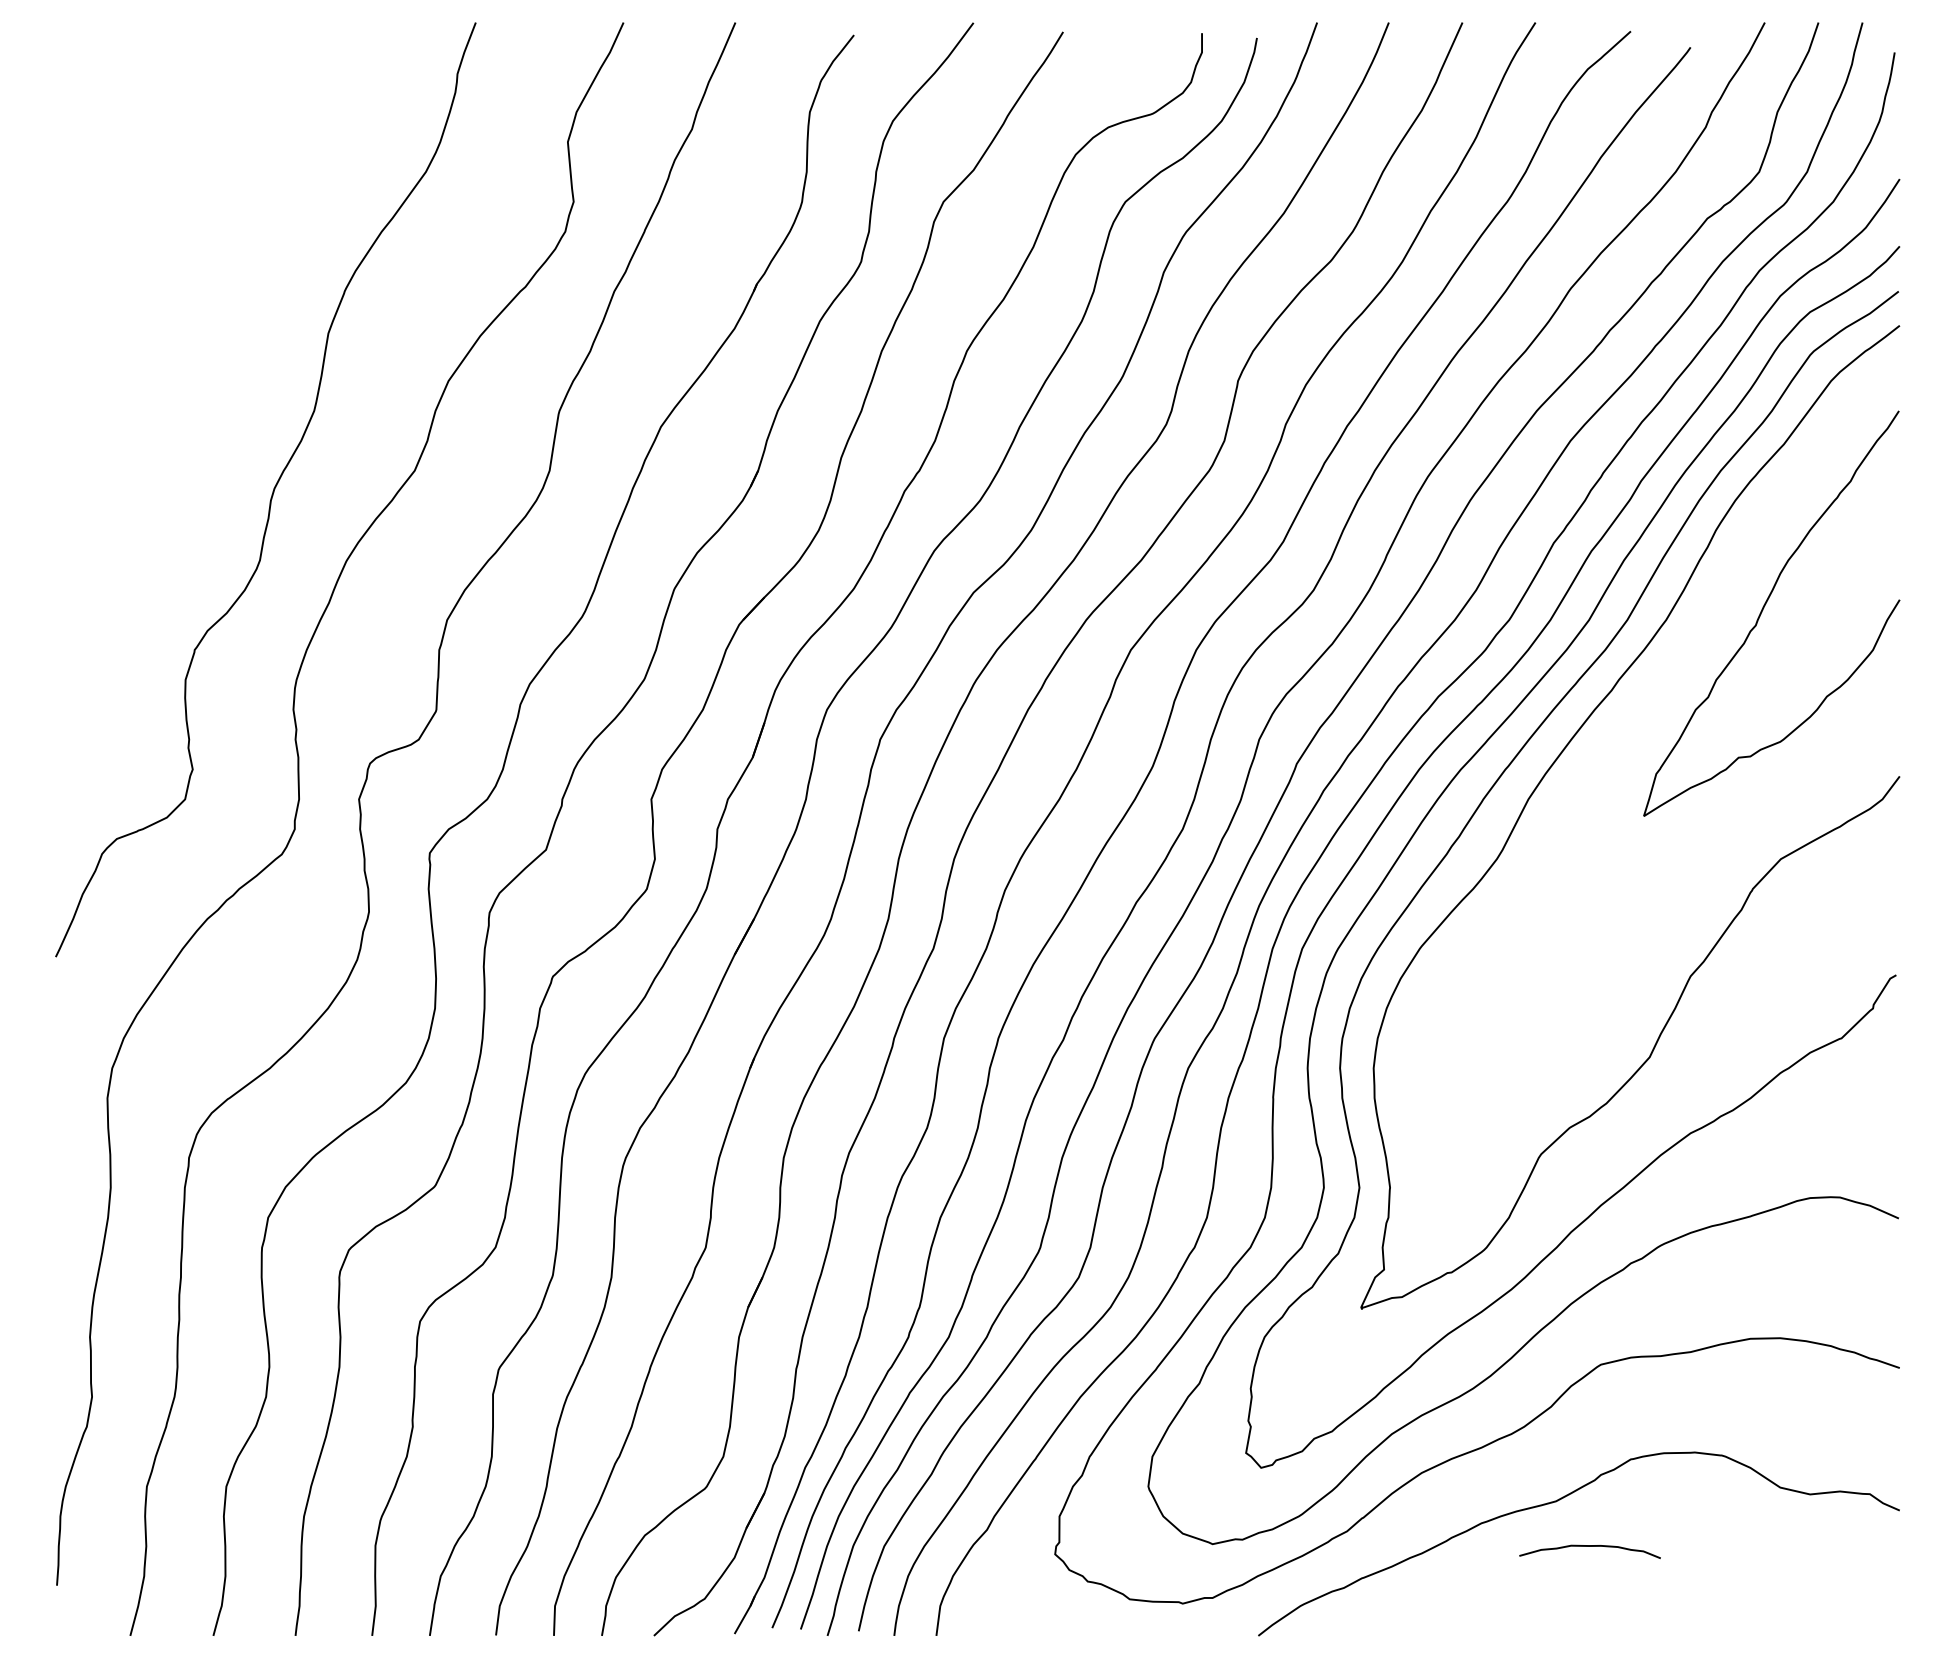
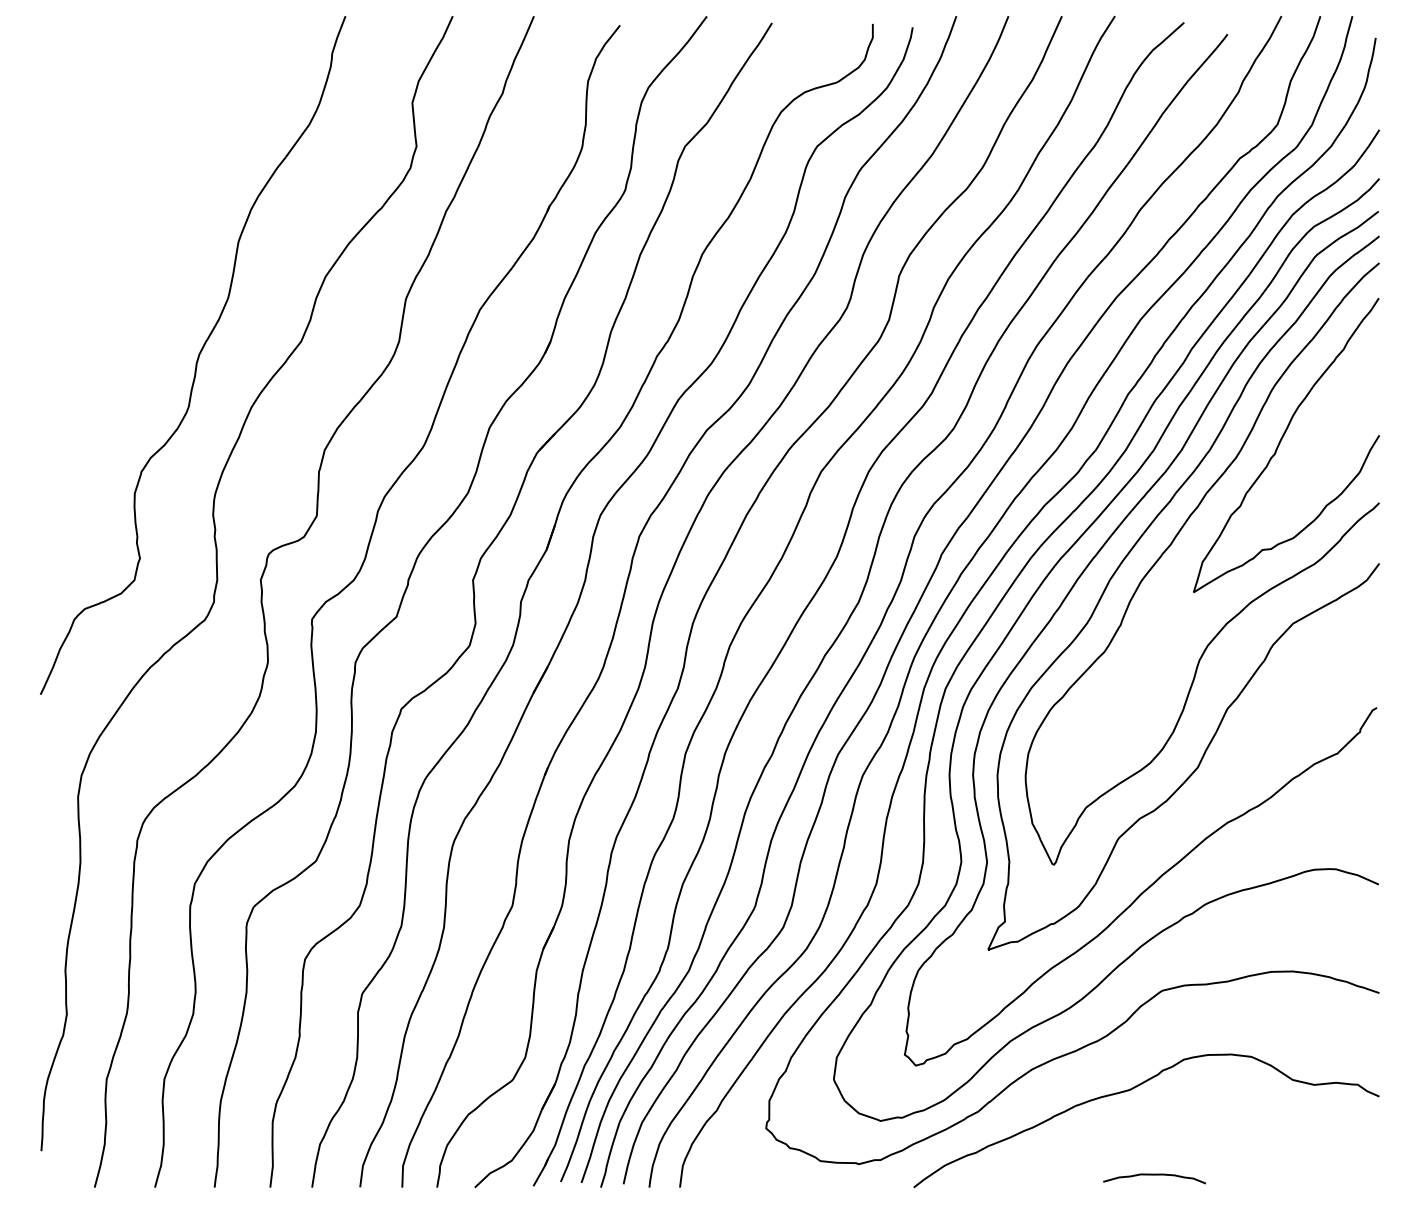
curve: (1613, 750) -> (1171, 544), added
curve: (1589, 1546) -> (1154, 1174), moved

